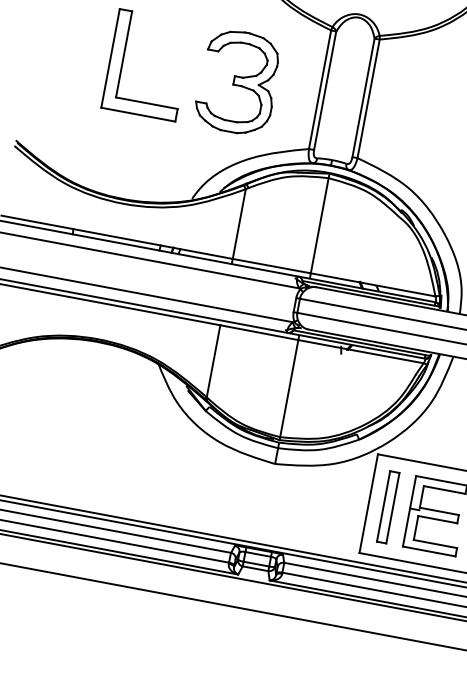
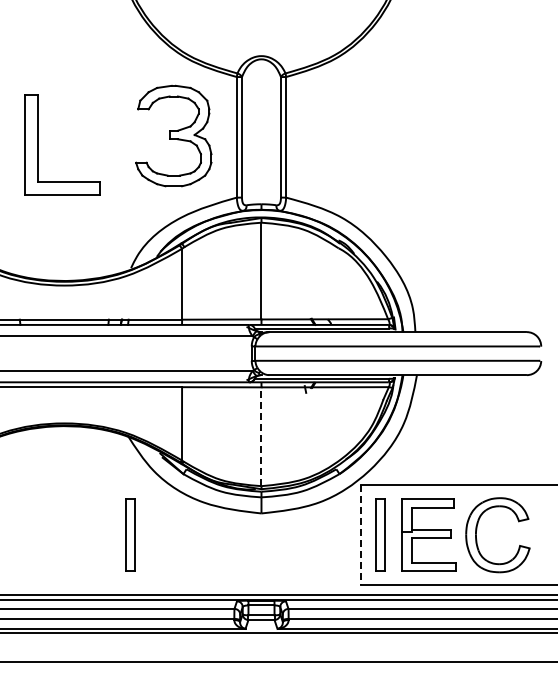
part: (237, 81) -> (173, 135), moved
line: (289, 388) -> (261, 436), solid -> dashed
part: (142, 460) -> (130, 534), added
line: (368, 503) -> (360, 535), solid -> dashed

